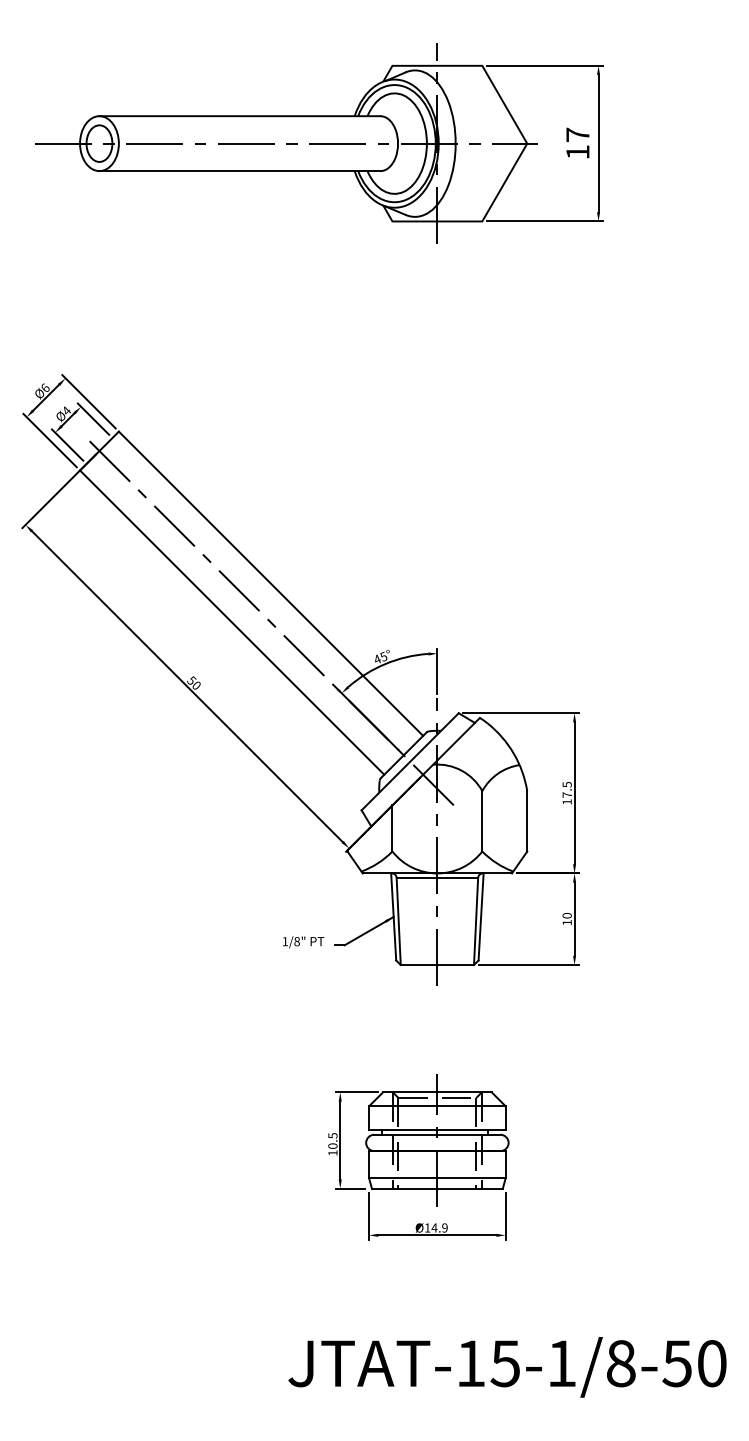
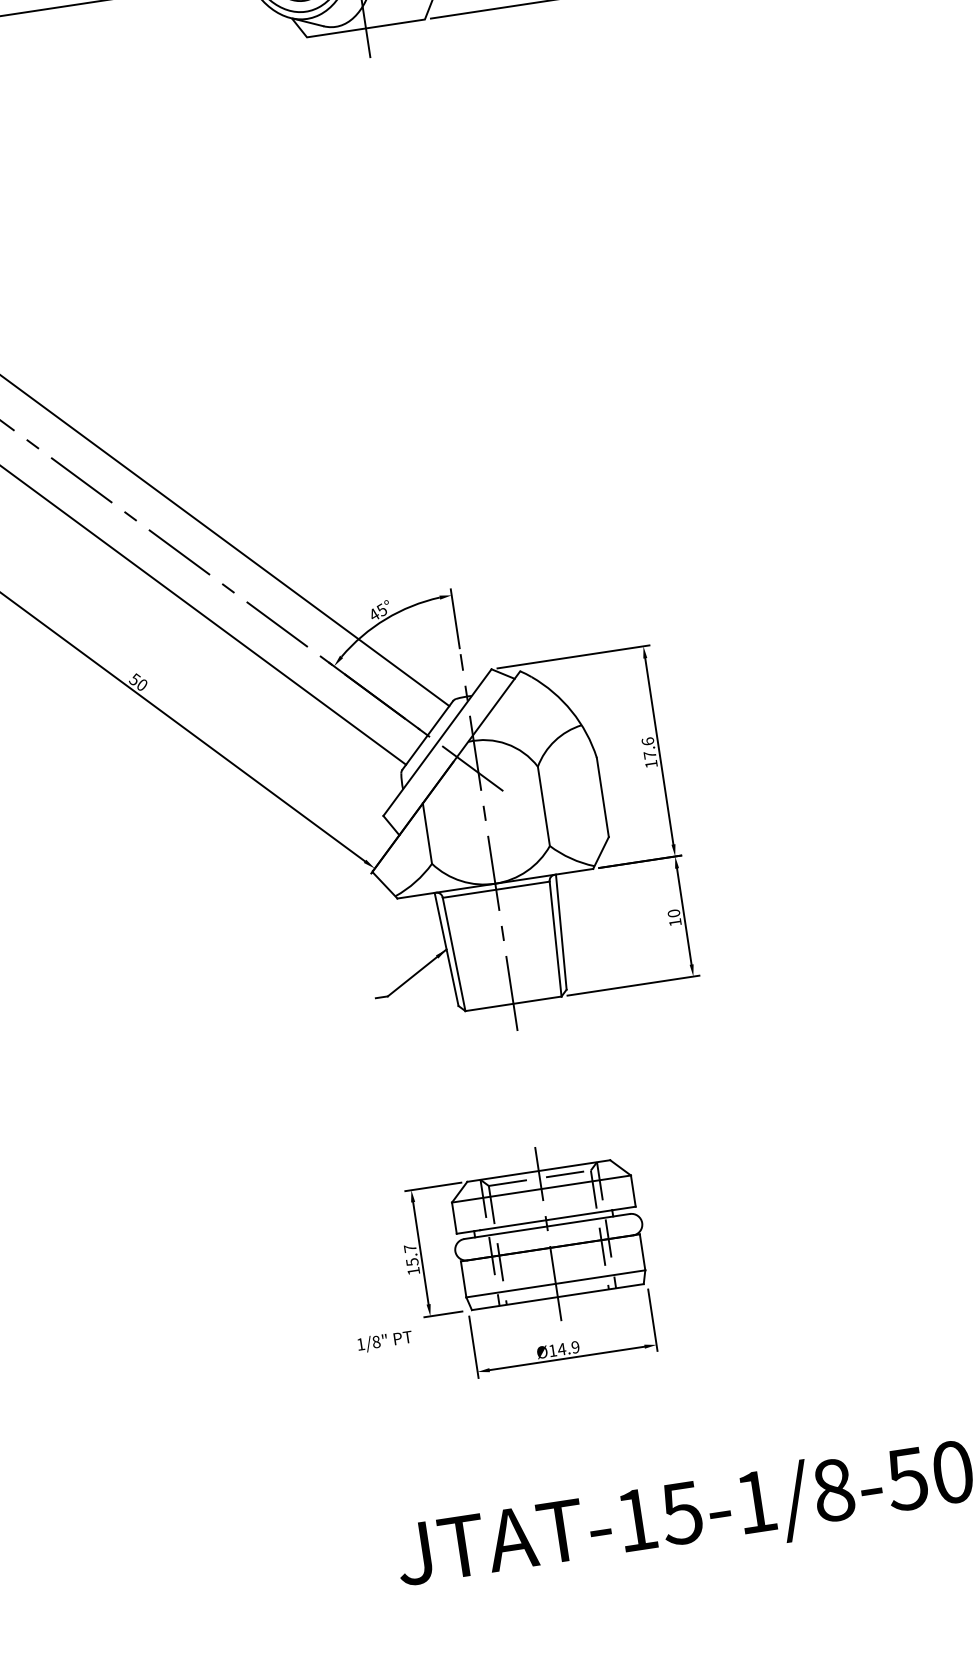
text: (566, 784) -> (647, 741), 17.5 -> 17.6
text: (303, 942) -> (384, 1341), moved
text: (332, 1141) -> (410, 1256), 10.5 -> 15.7

